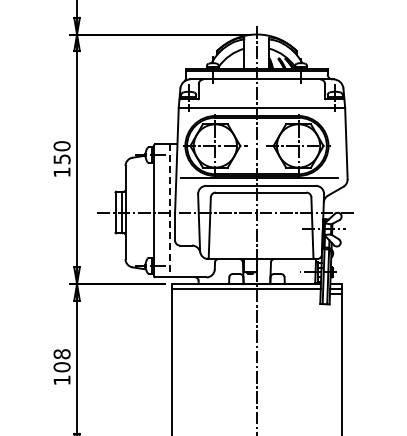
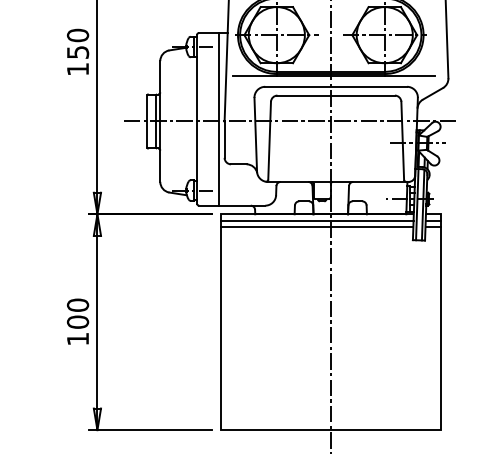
line: (170, 210) -> (218, 118), dashed -> solid
line: (246, 294) -> (317, 227), added
text: (61, 354) -> (77, 305), 108 -> 100

